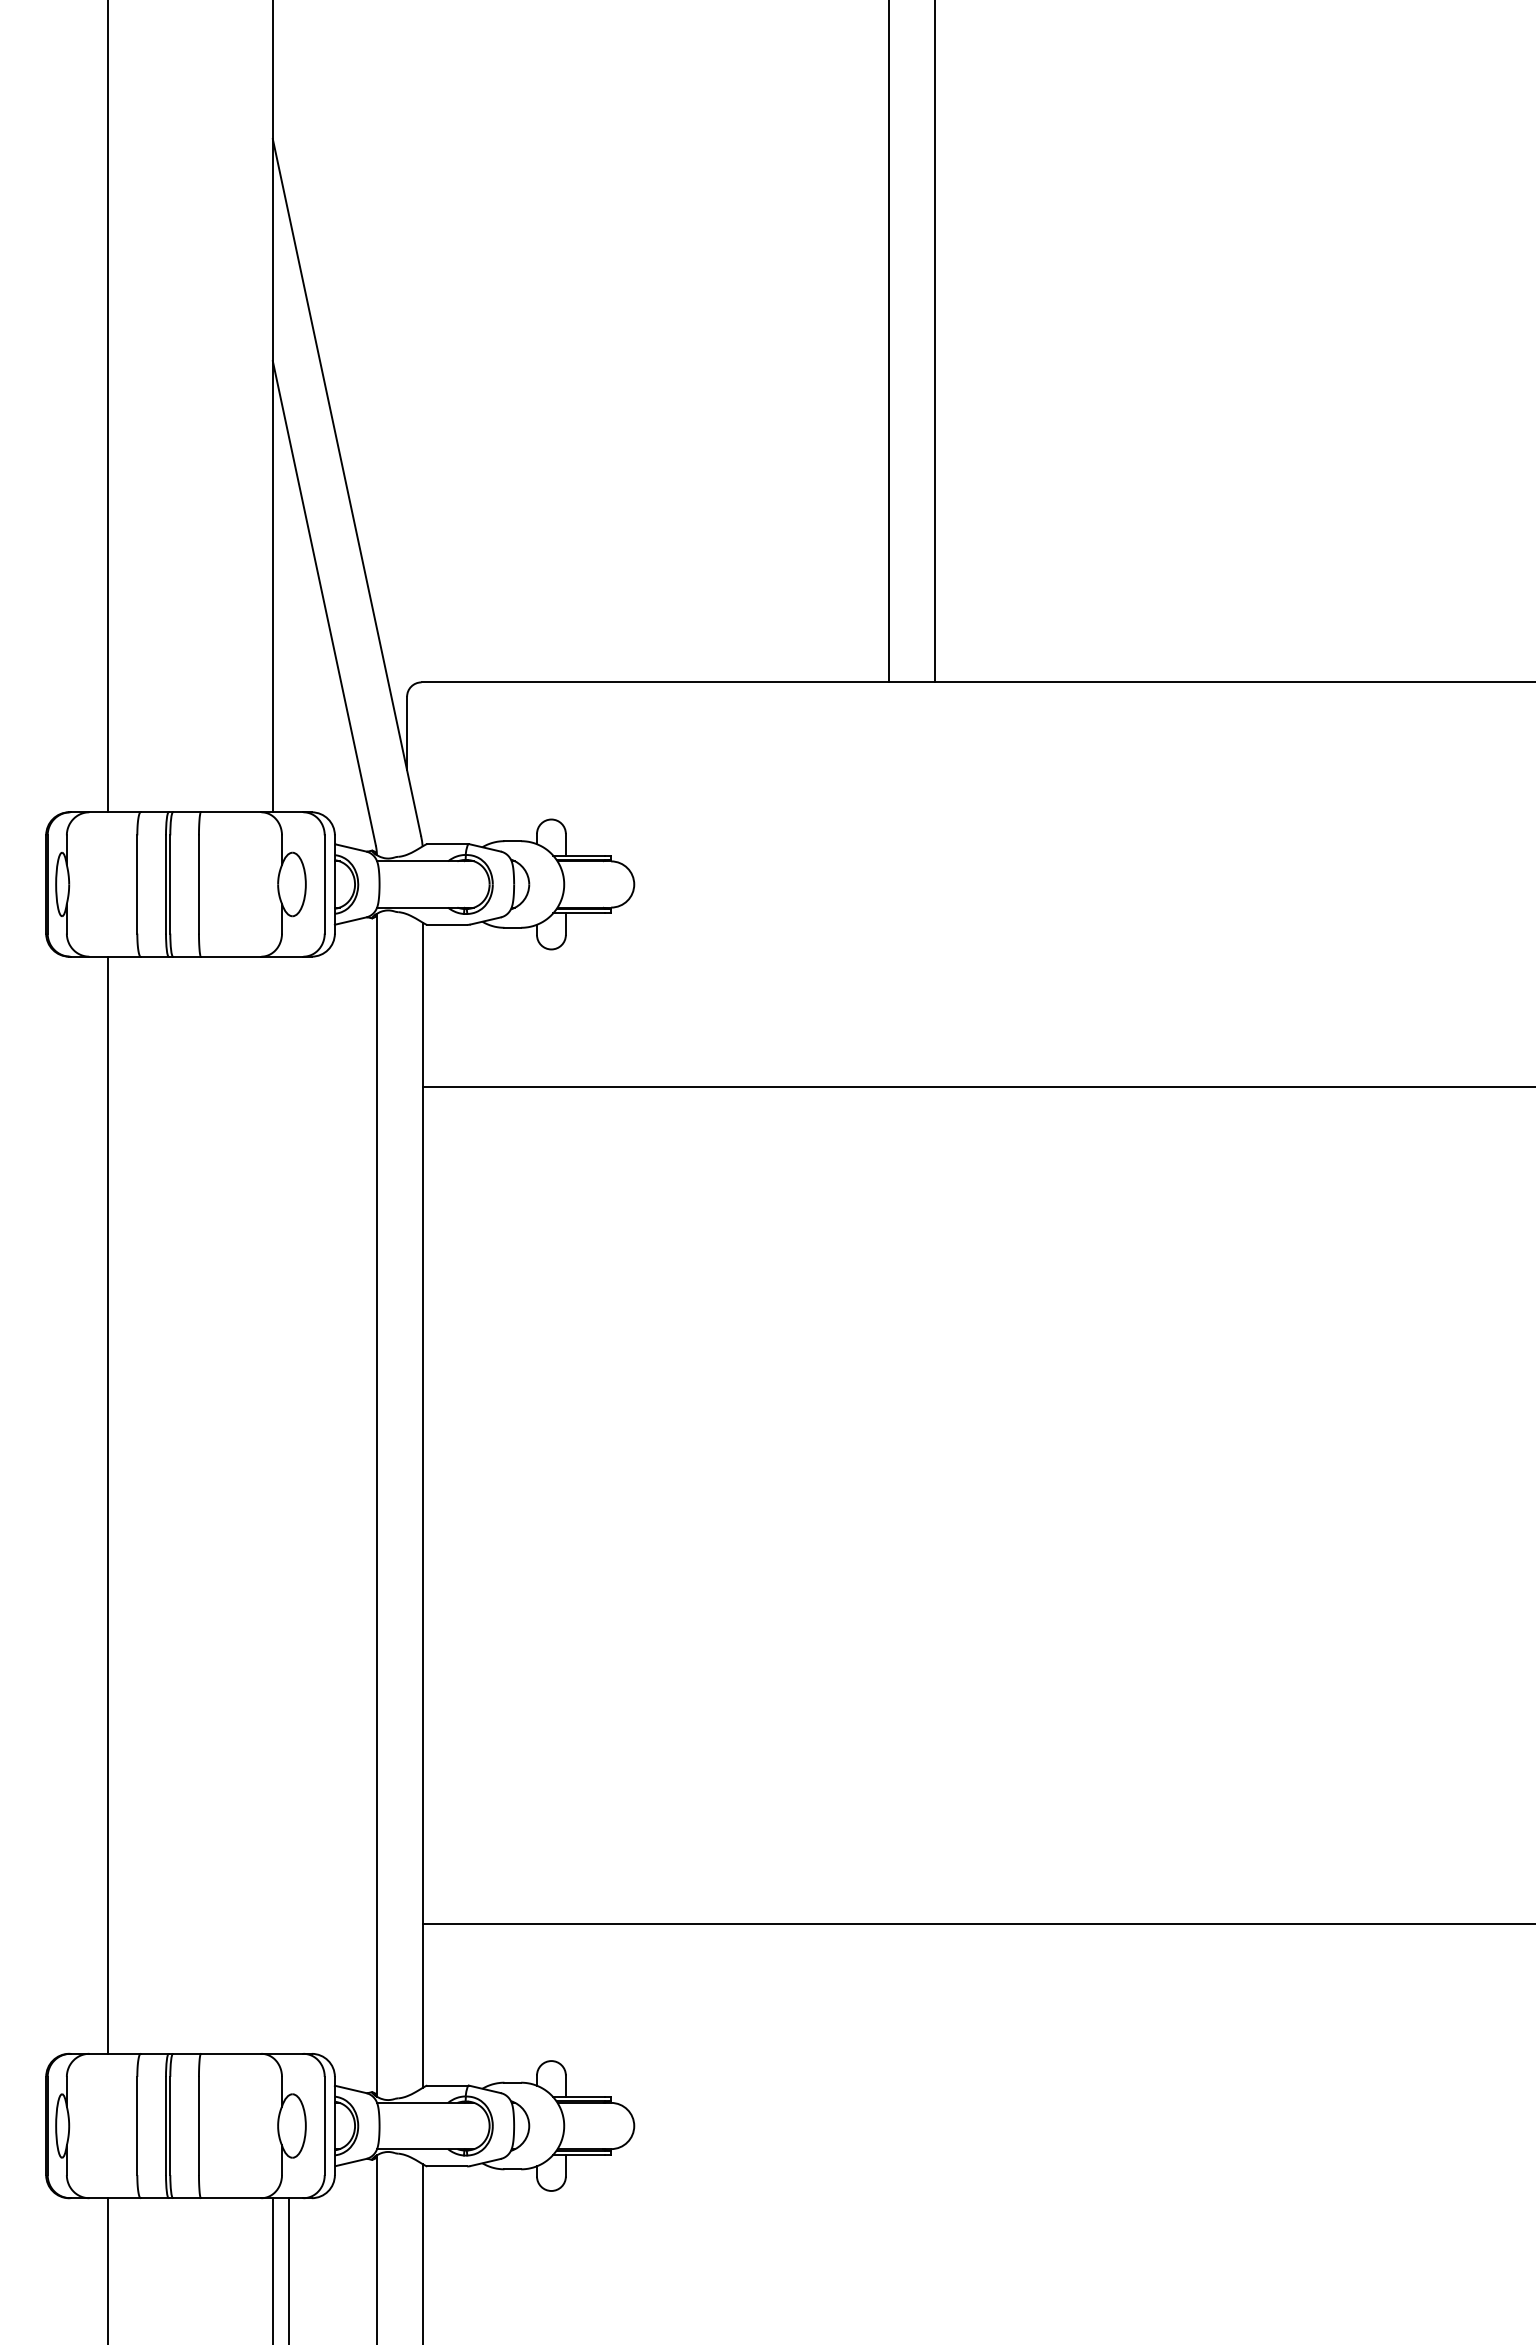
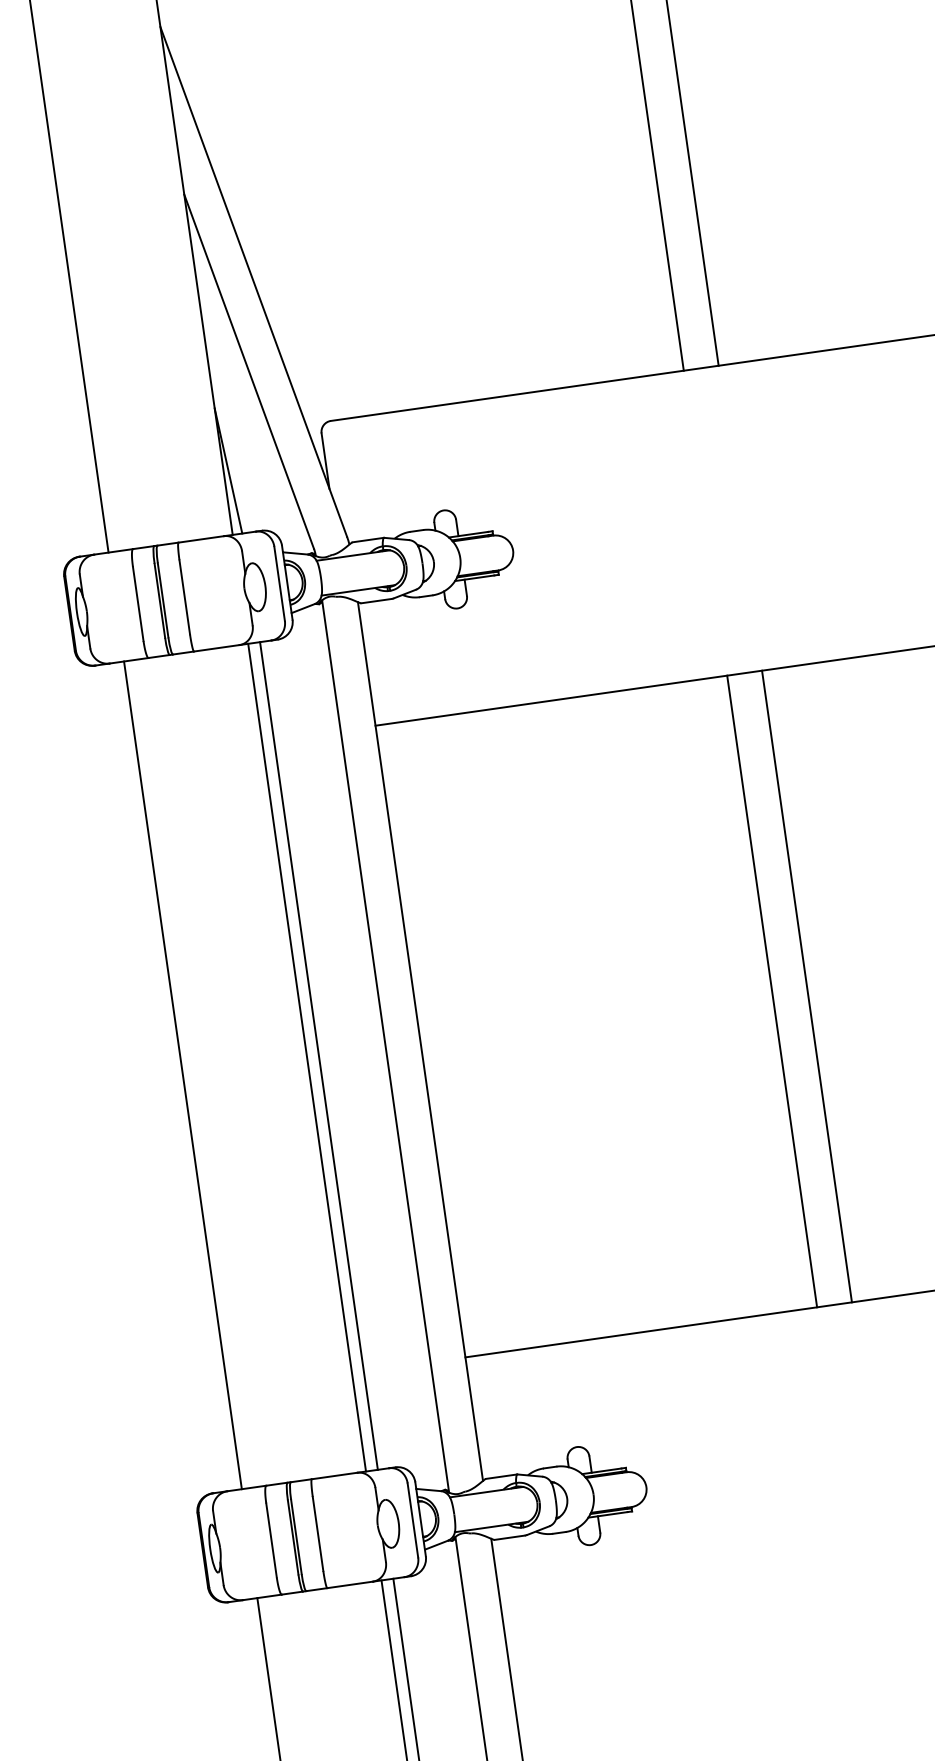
line: (278, 728) -> (227, 471), added
line: (272, 1504) -> (306, 1057), added
line: (288, 1504) -> (318, 1055), added
line: (889, 1504) -> (772, 990), added
line: (935, 1504) -> (806, 985), added

